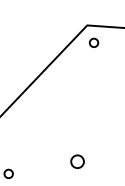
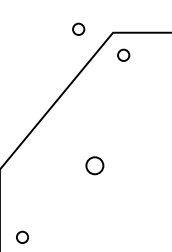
circle: (61, 20) -> (78, 28), added
circle: (77, 161) -> (94, 165), moved

